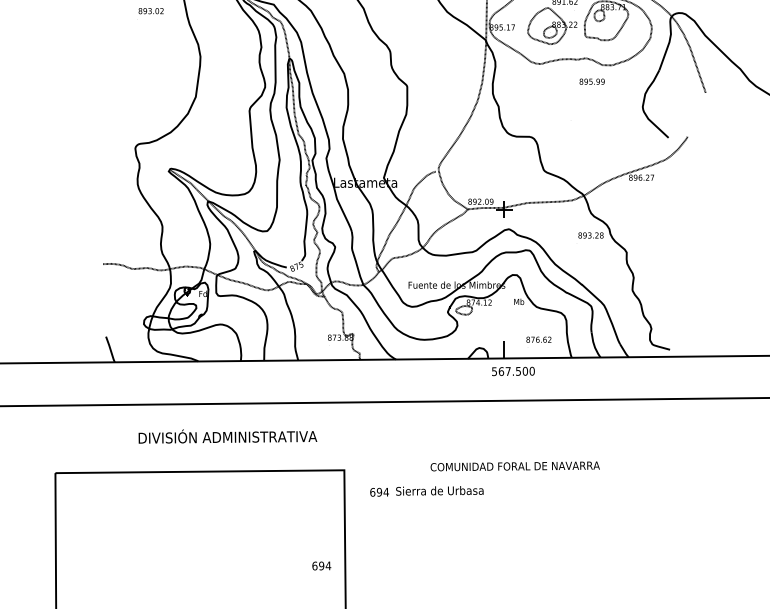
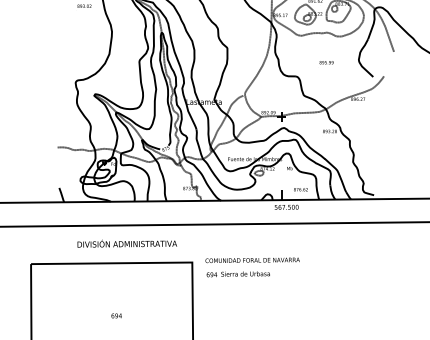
text: (591, 81) -> (326, 62), moved
text: (514, 466) -> (252, 260), moved
text: (321, 565) -> (116, 315), moved

